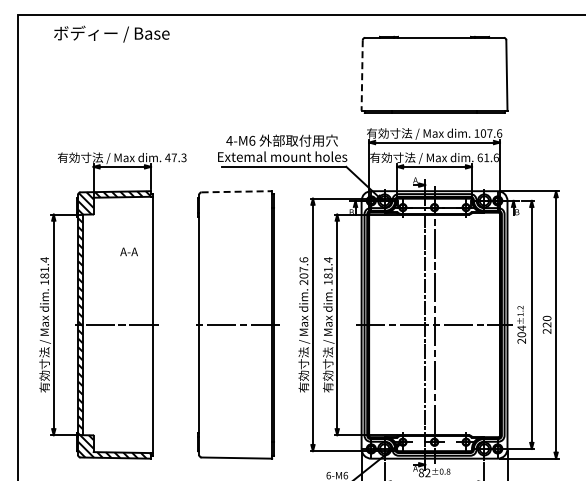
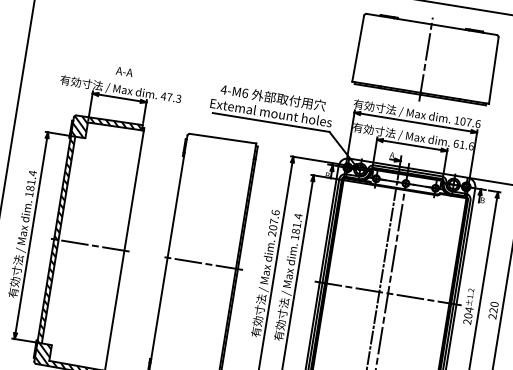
line: (362, 75) -> (358, 48), dashed -> solid
line: (434, 75) -> (425, 59), added
line: (237, 191) -> (223, 138), dashed -> solid
text: (128, 251) -> (124, 71), moved

